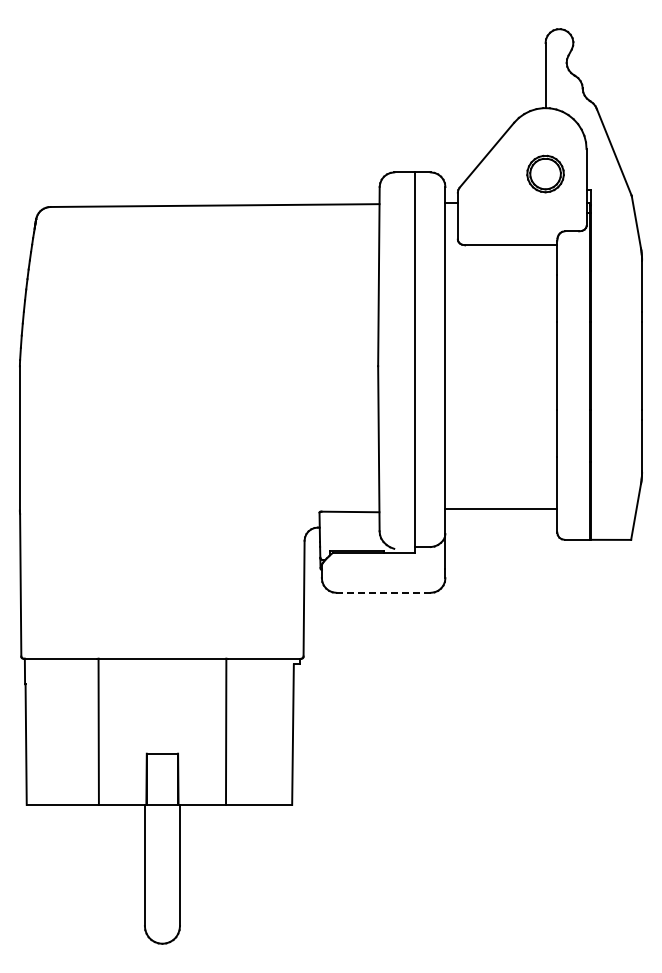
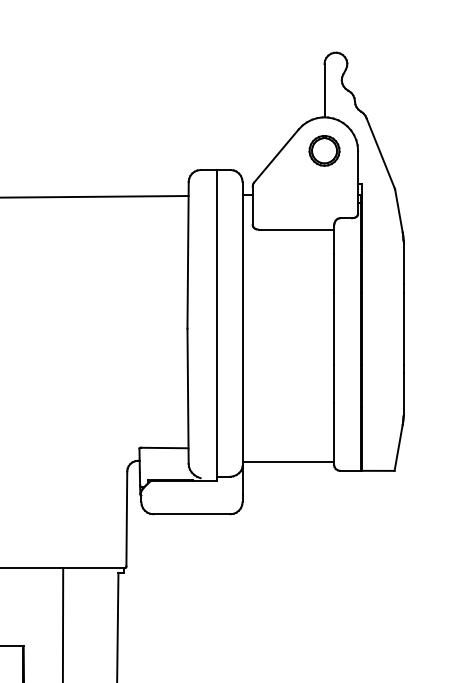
part: (545, 173) -> (324, 150), moved
line: (501, 508) -> (288, 461), moved
line: (383, 592) -> (191, 513), dashed -> solid

